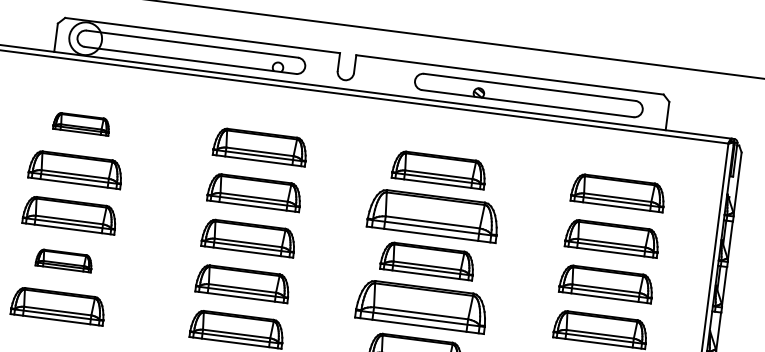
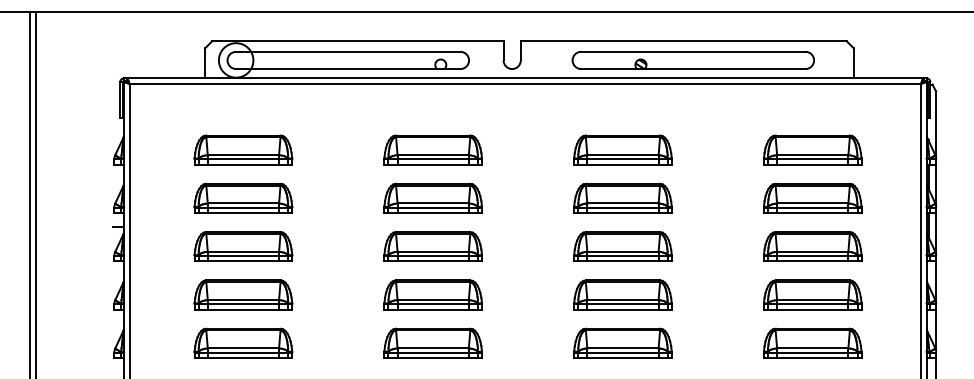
part: (528, 95) -> (692, 60), moved
part: (81, 123) -> (243, 149), size x1.67
part: (433, 214) -> (622, 197), size x0.71
part: (64, 260) -> (243, 294), size x1.67
part: (421, 306) -> (622, 294), size x0.71

